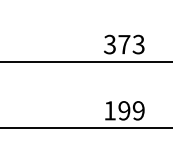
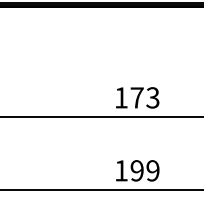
text: (109, 44) -> (120, 97), 373 -> 173

